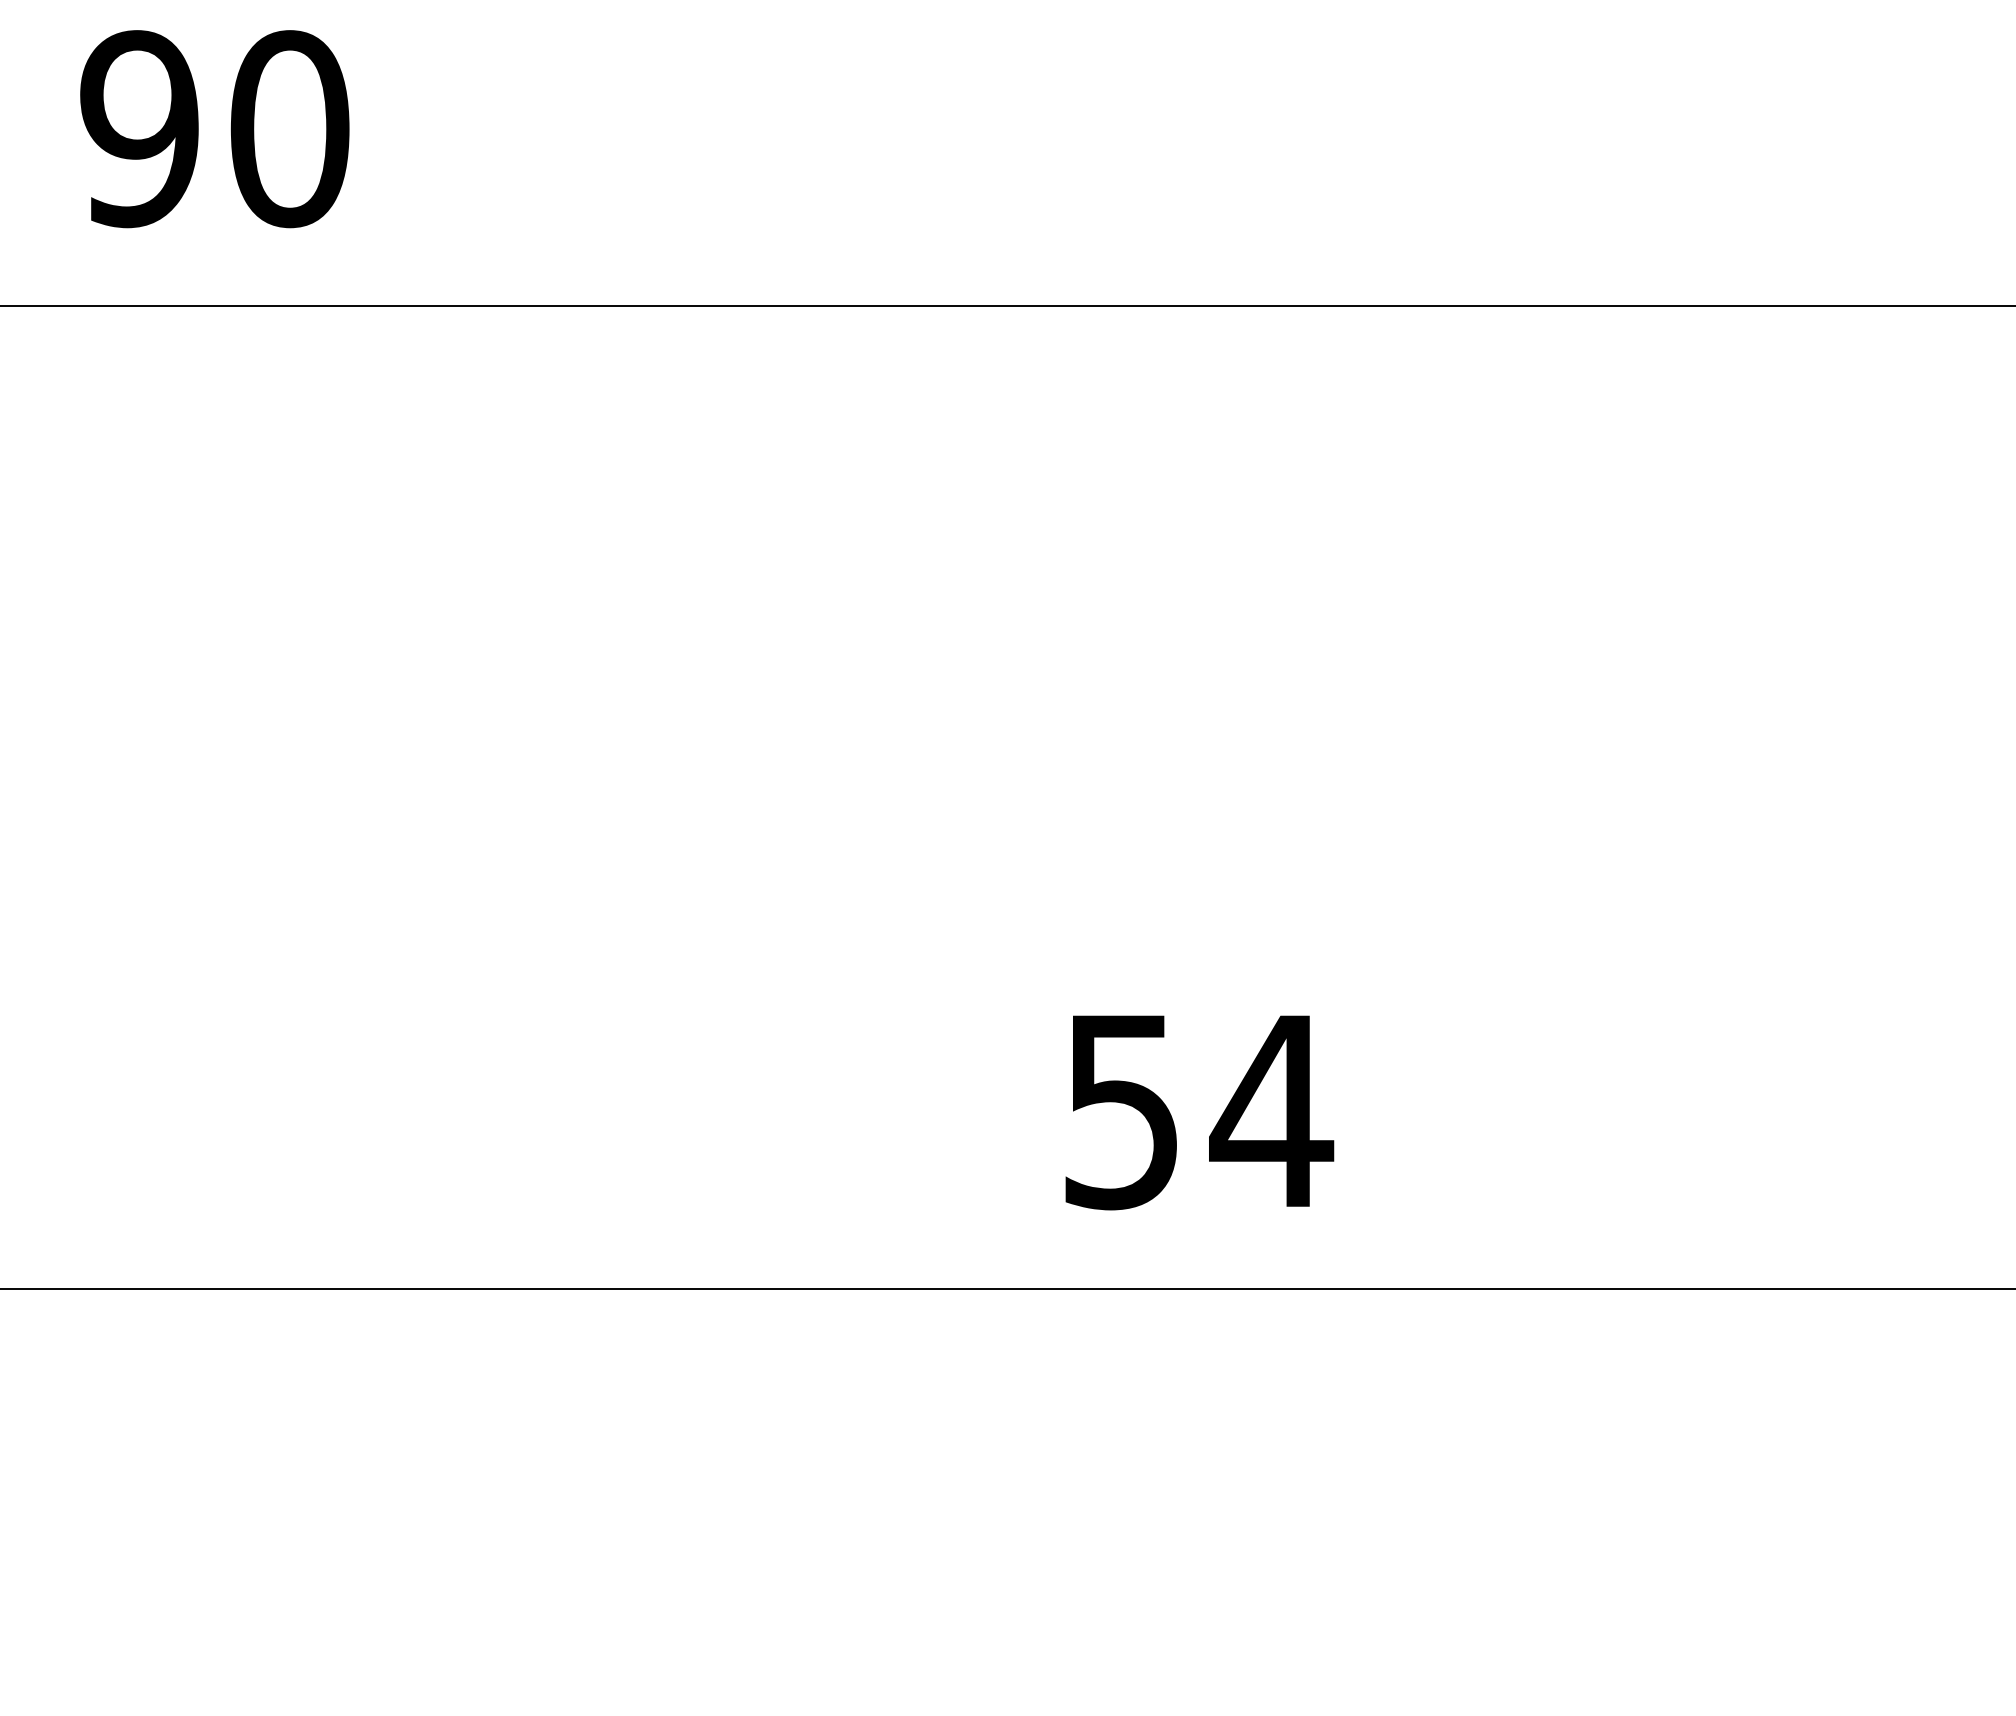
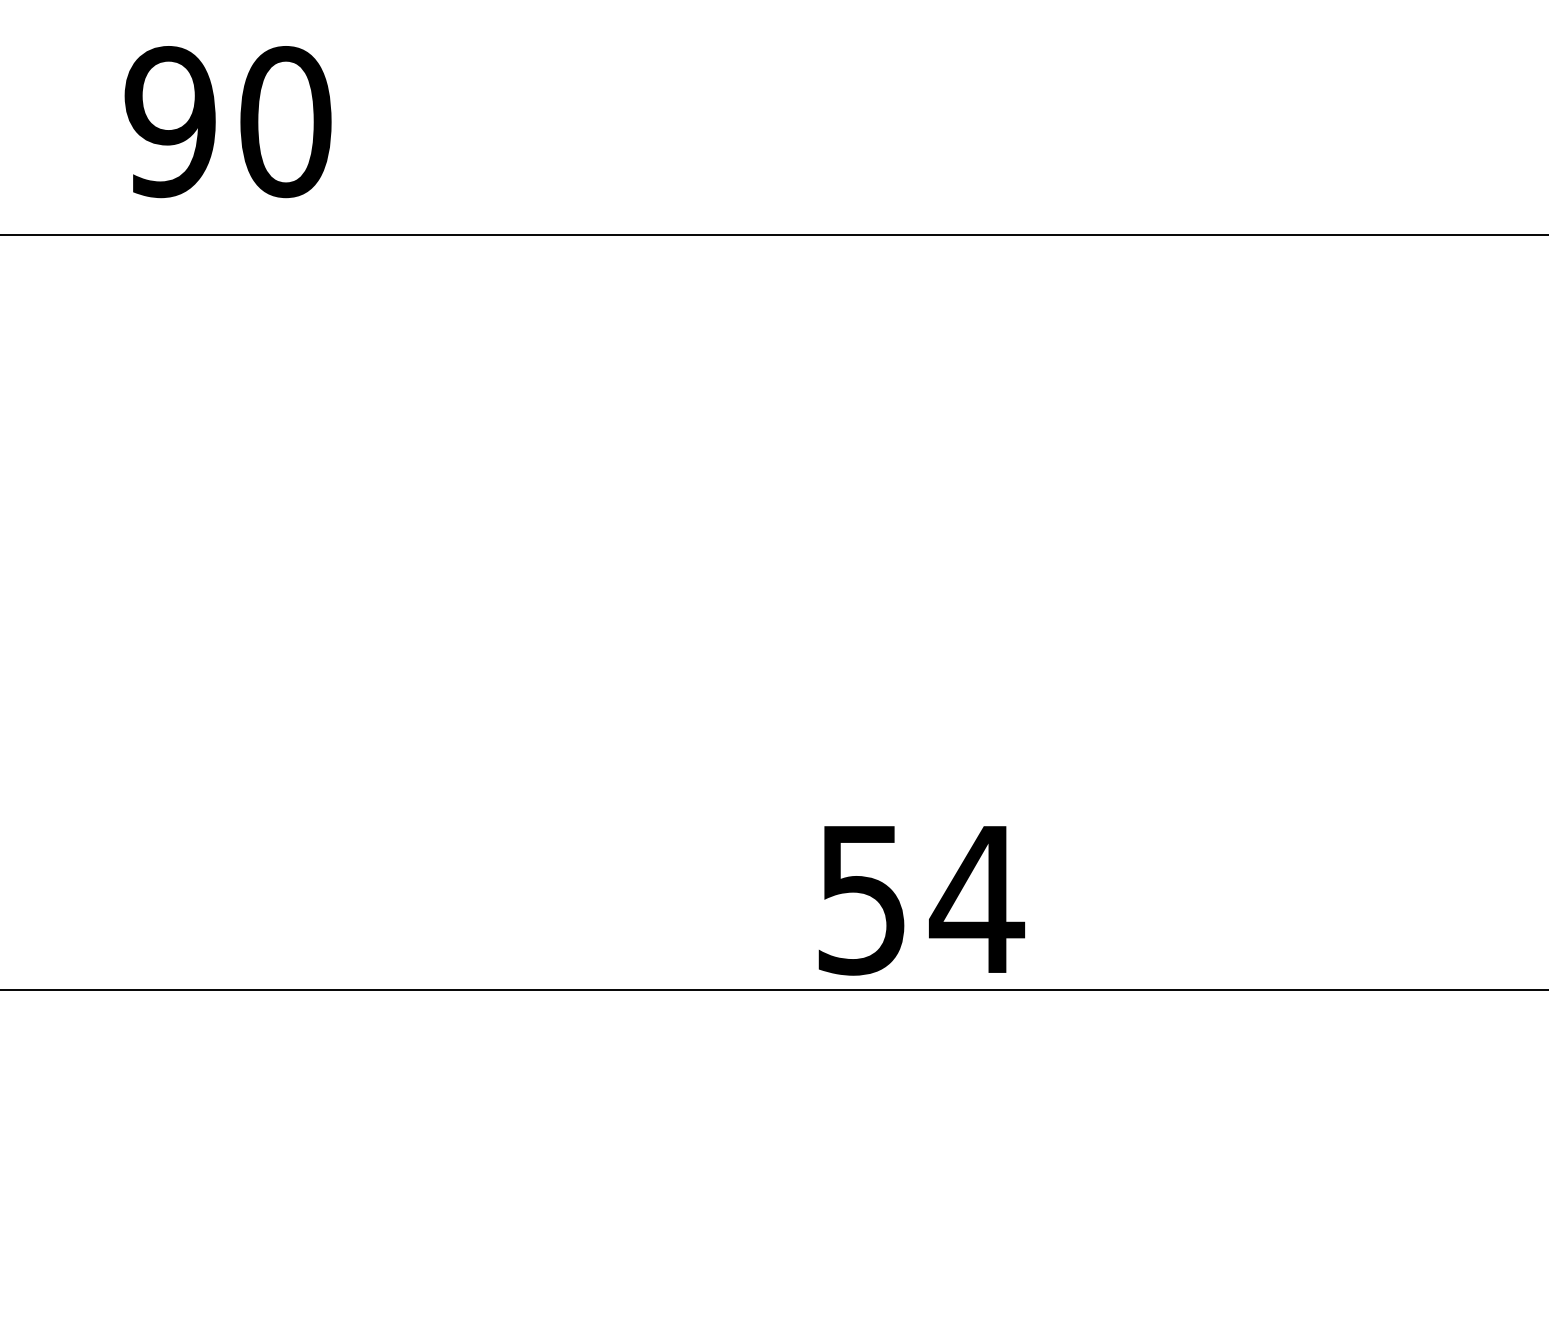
text: (214, 129) -> (227, 122), moved
text: (1199, 1112) -> (921, 900), moved

